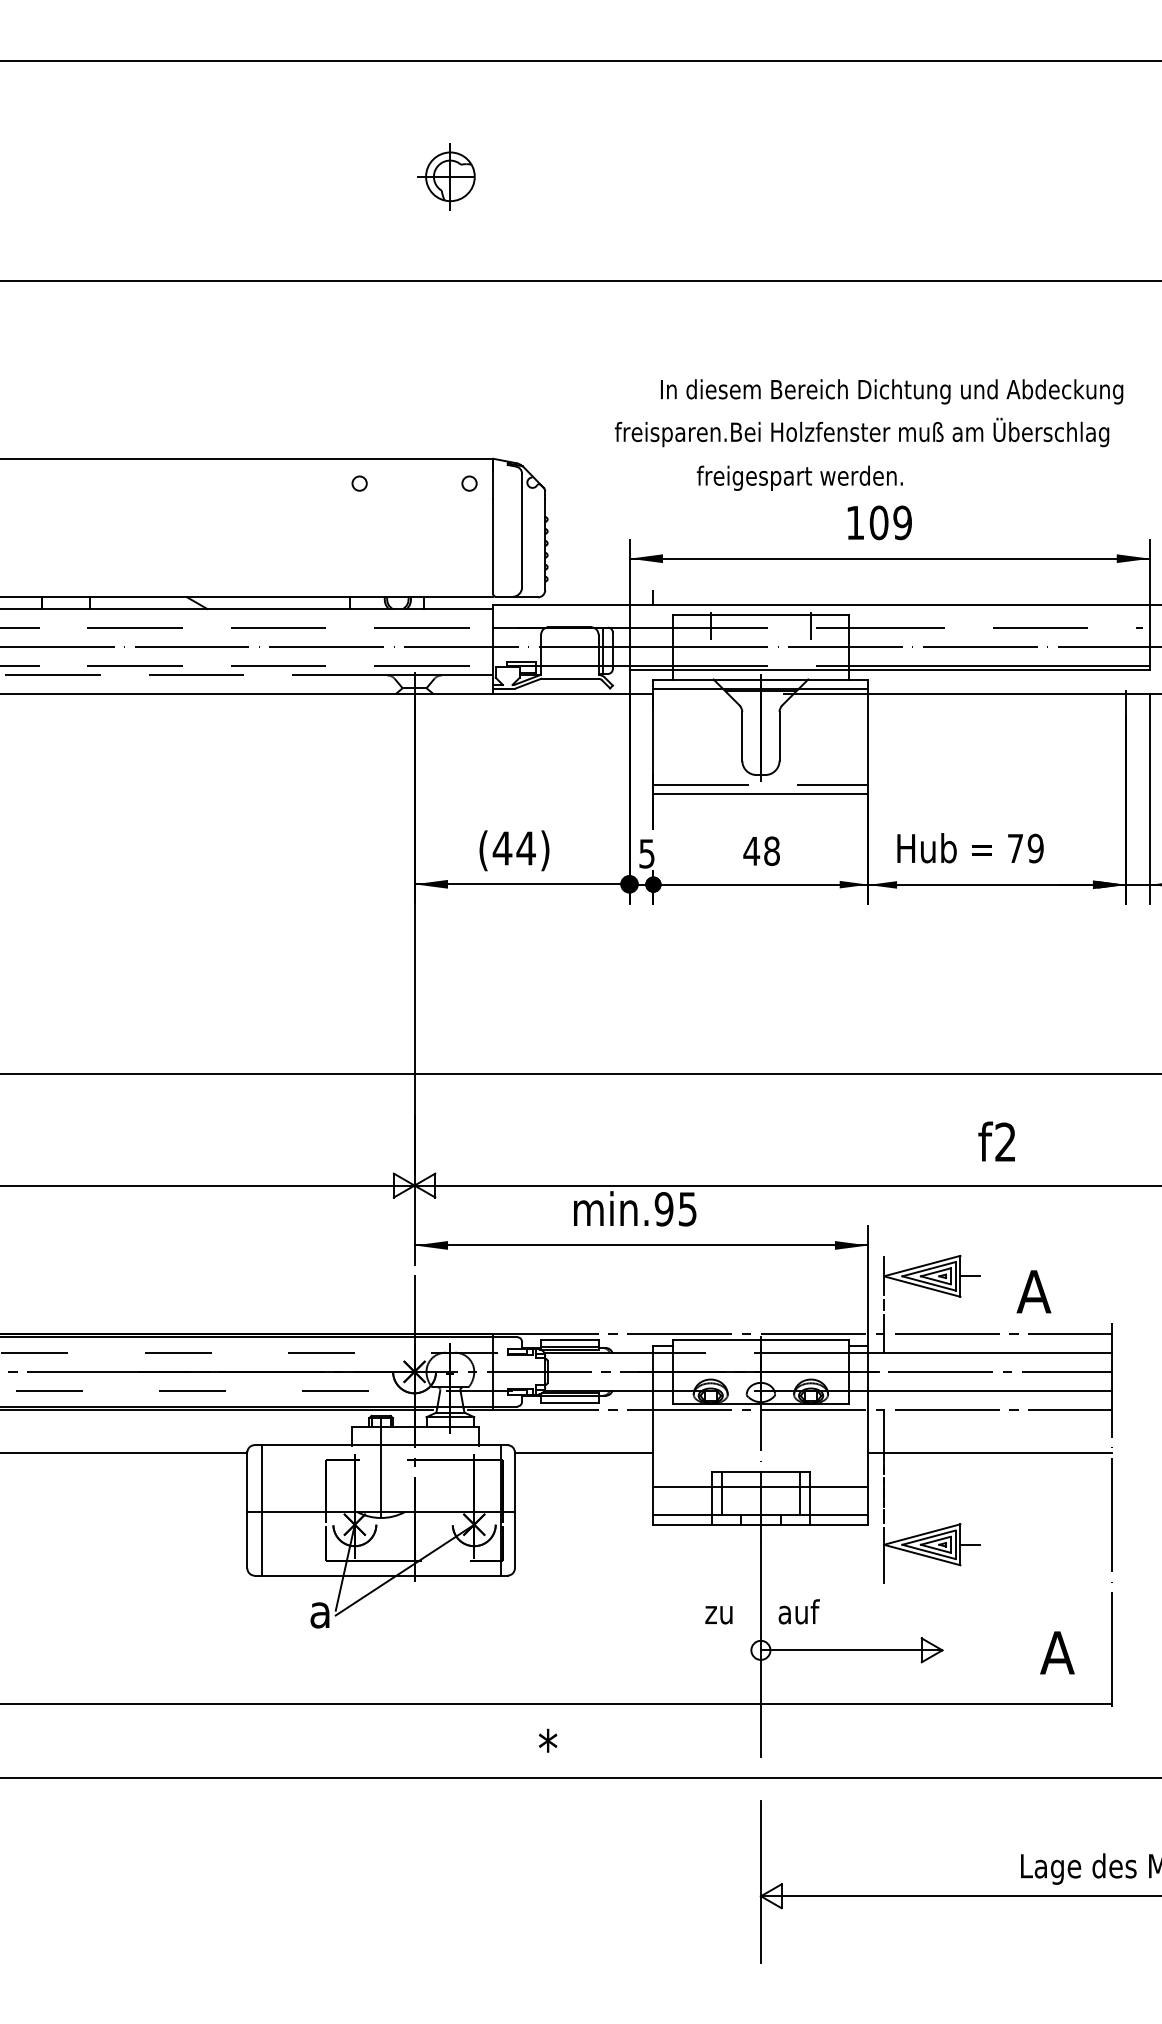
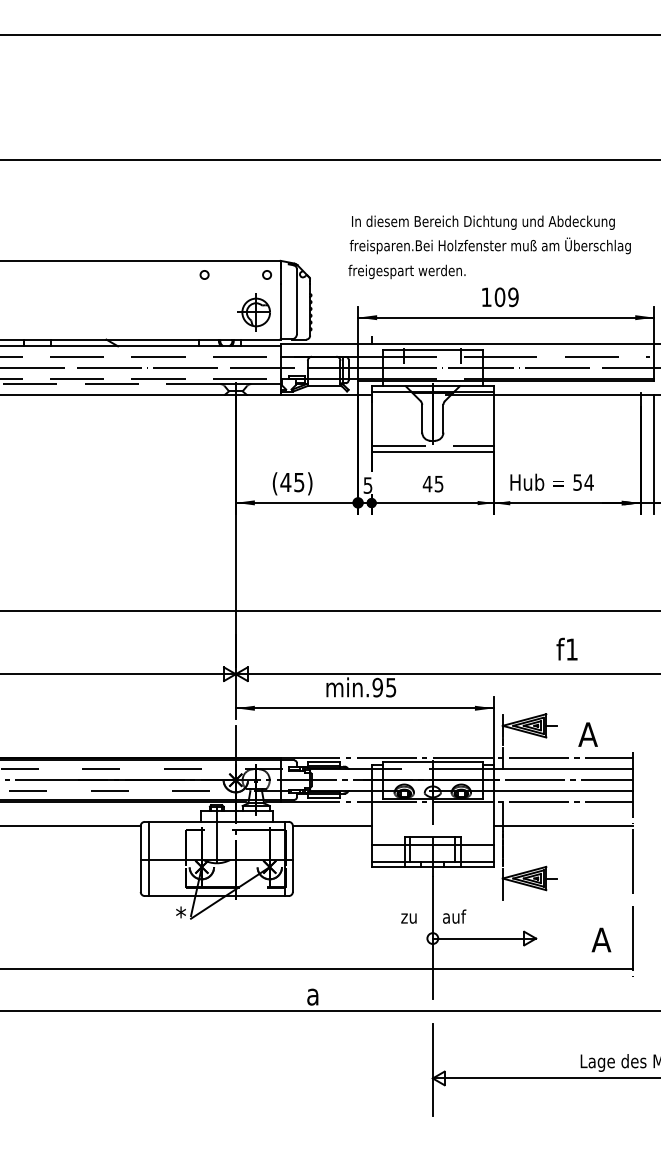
part: (445, 176) -> (253, 312), moved
text: (892, 391) -> (483, 222), moved
text: (799, 477) -> (406, 271), moved
text: (524, 848) -> (298, 482), 44 -> 45
text: (1025, 848) -> (583, 482), 79 -> 54
text: (770, 850) -> (438, 483), 48 -> 45
text: (1004, 1142) -> (571, 649), f2 -> f1
text: (319, 1611) -> (181, 916), a -> *
text: (549, 1748) -> (312, 994), * -> a

